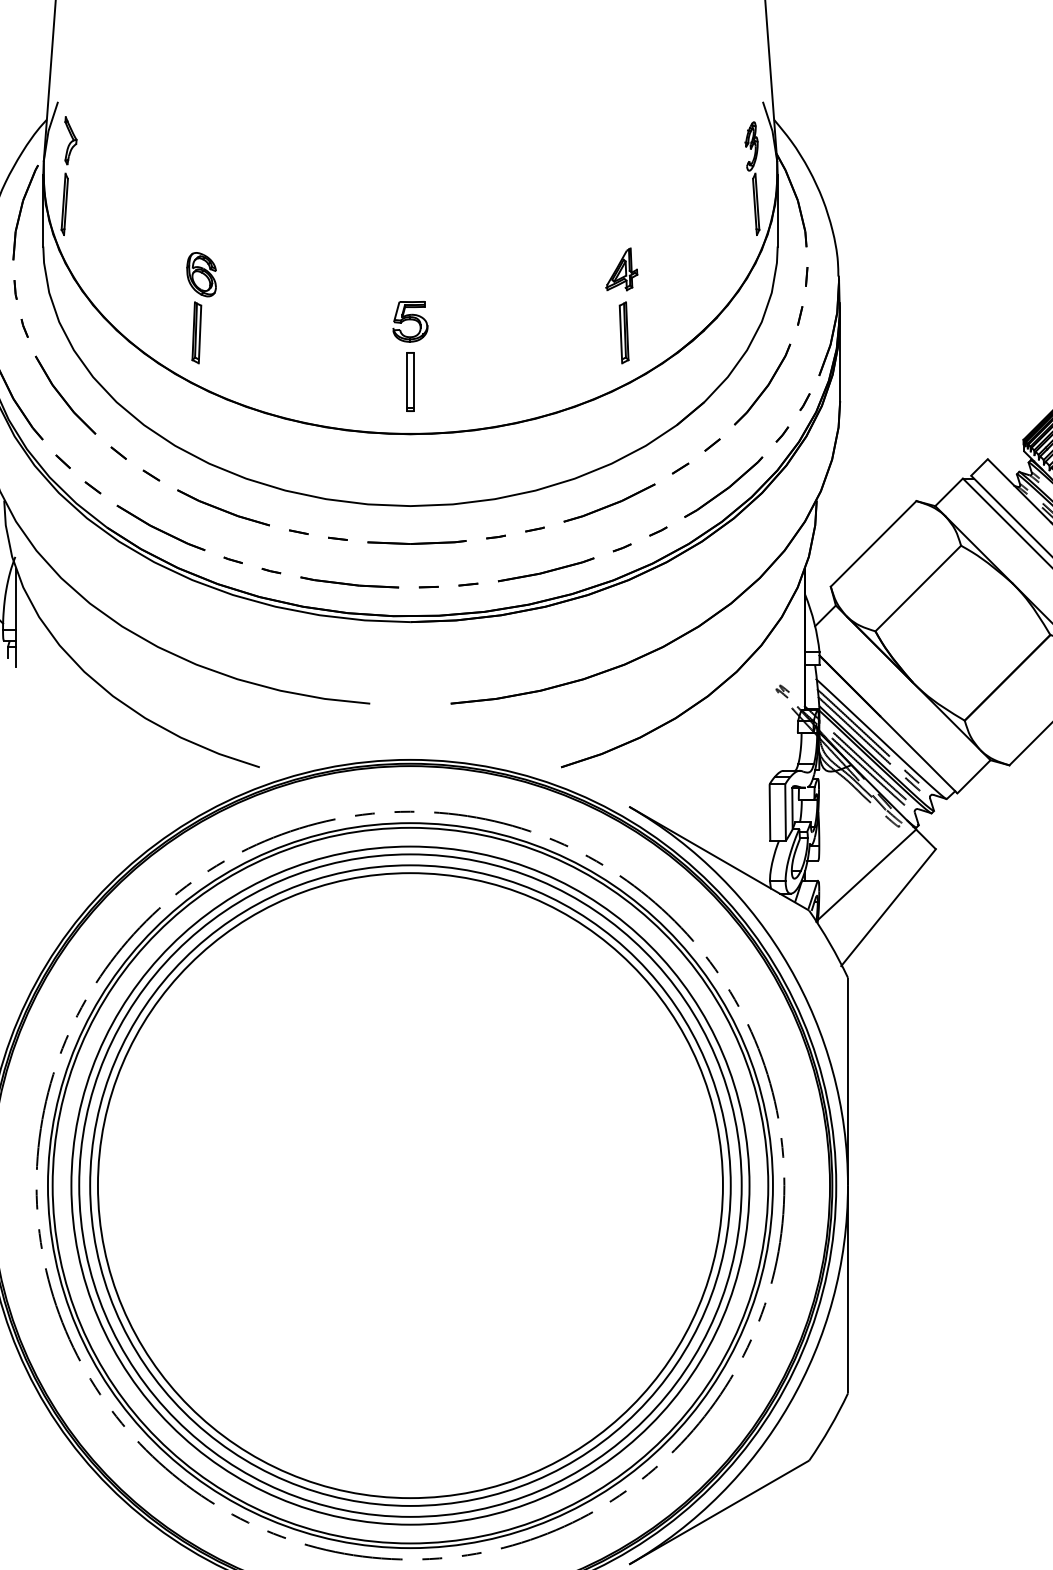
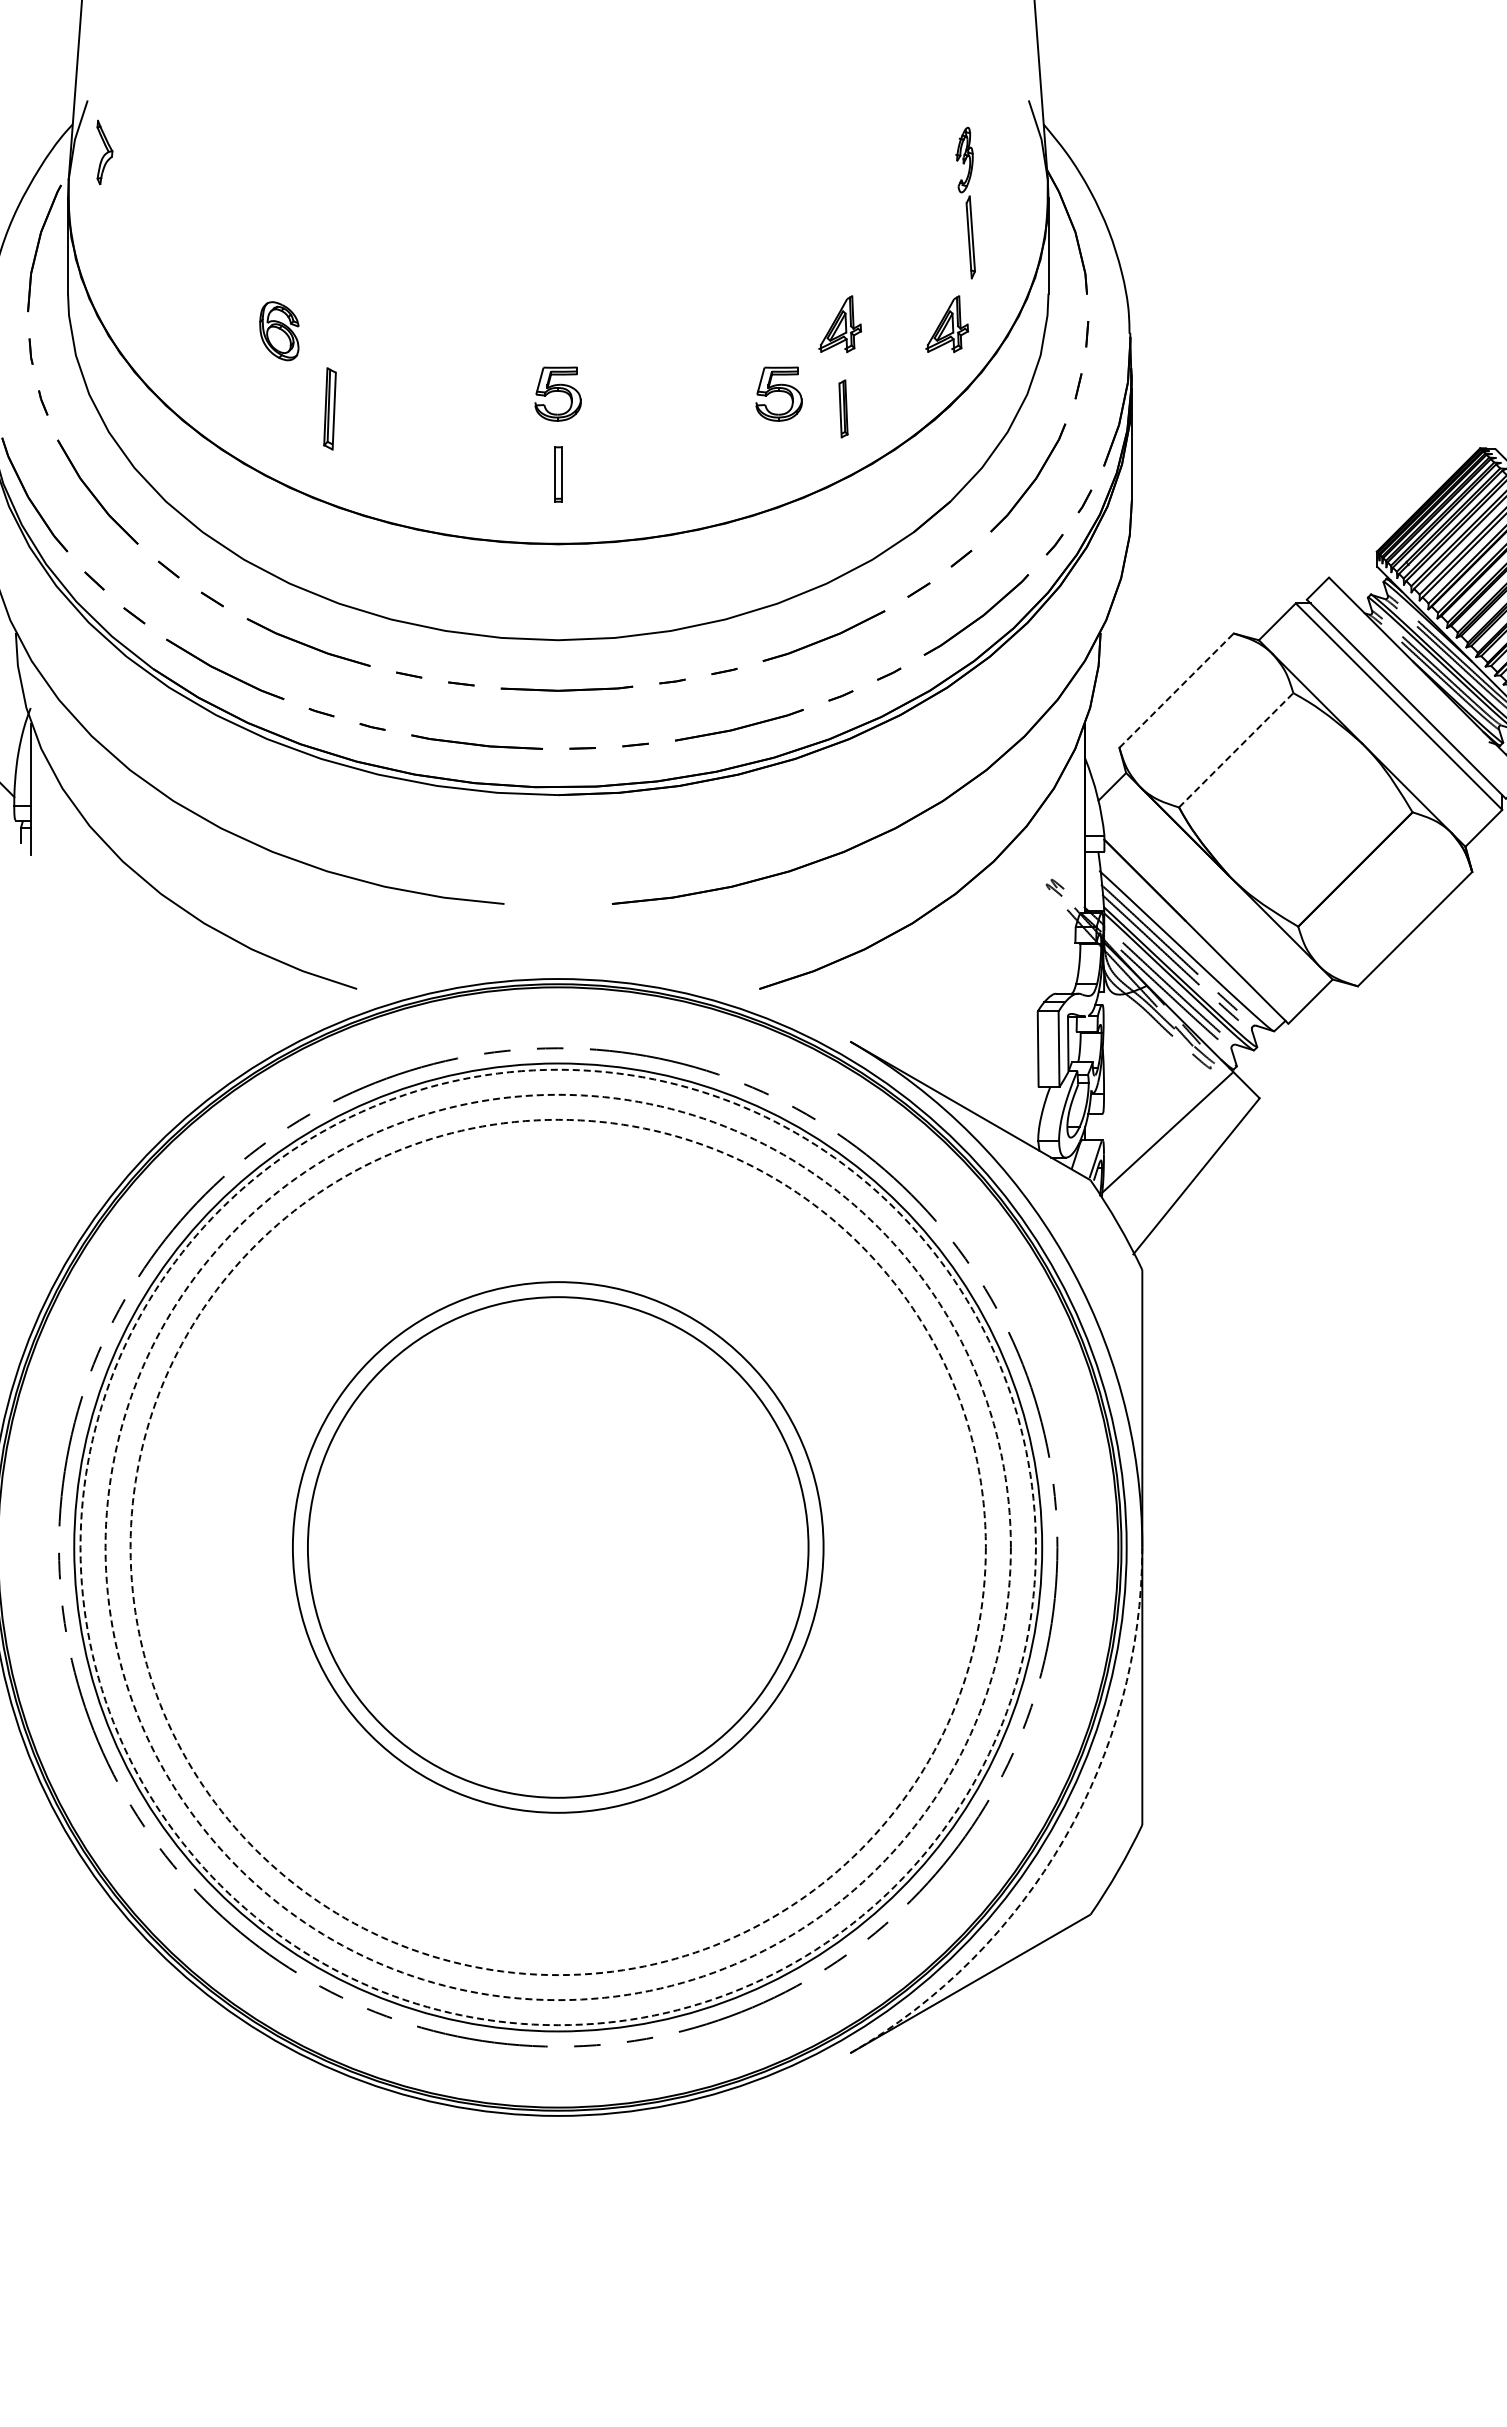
part: (752, 178) -> (965, 202), moved
part: (64, 204) -> (96, 237), removed
part: (702, 268) -> (947, 323), added
part: (575, 321) -> (778, 393), added
part: (196, 332) -> (329, 408), moved
part: (624, 332) -> (843, 408), size x0.7
part: (409, 381) -> (557, 474), size x0.7
line: (873, 543) -> (1176, 690), solid -> dashed
line: (918, 588) -> (1236, 750), solid -> dashed
circle: (409, 1185) -> (557, 1547), size x0.6
circle: (409, 1185) -> (557, 1547), solid -> dashed
circle: (409, 1185) -> (557, 1547), solid -> dashed
circle: (409, 1185) -> (557, 1547), solid -> dashed
circle: (410, 1185) -> (558, 1547), size x0.6
arc: (789, 1404) -> (1064, 1839), solid -> dashed

